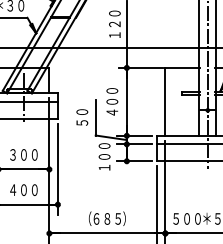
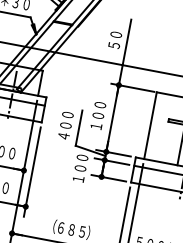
text: (114, 23) -> (115, 39), １２０ -> ５０
text: (112, 112) -> (96, 126), ４００ -> １００
text: (82, 117) -> (66, 125), ５０ -> ４００

